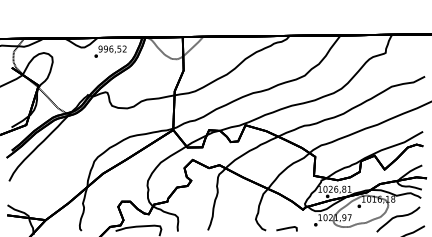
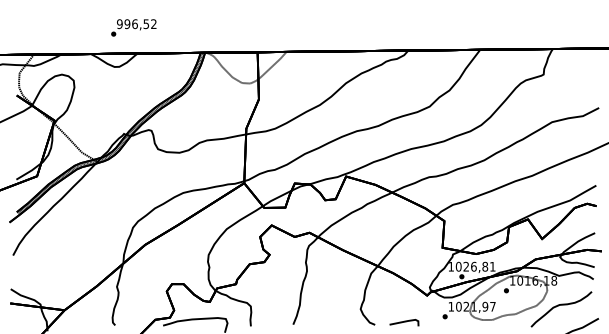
text: (110, 51) -> (133, 27), moved

